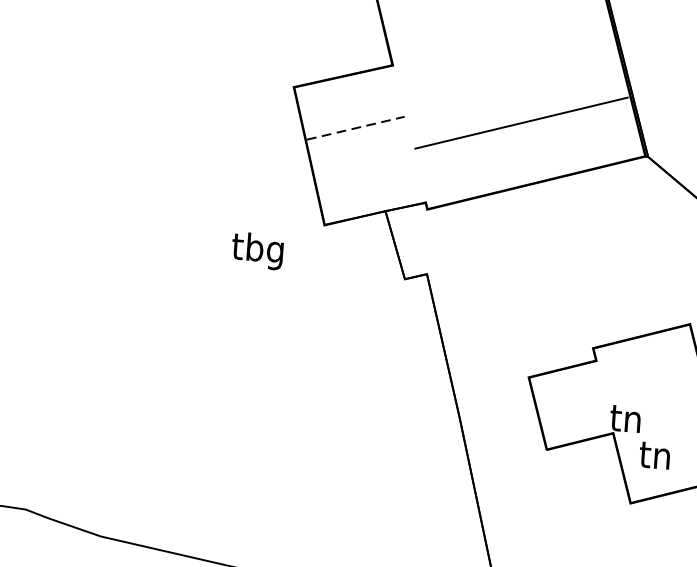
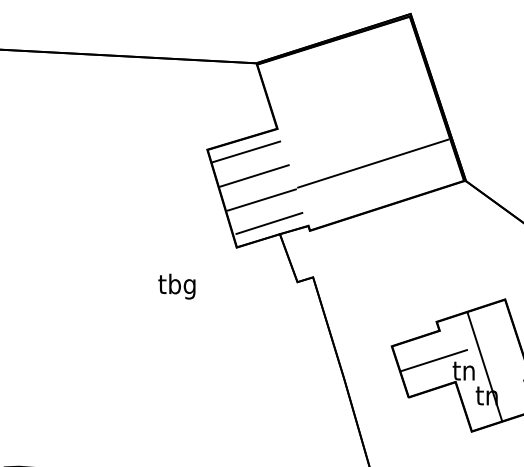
line: (347, 93) -> (246, 151), added
line: (356, 127) -> (254, 175), dashed -> solid
line: (363, 161) -> (261, 199), added
line: (372, 193) -> (269, 222), added
text: (256, 250) -> (176, 286), moved
line: (586, 401) -> (434, 360), added
line: (654, 414) -> (484, 366), added

